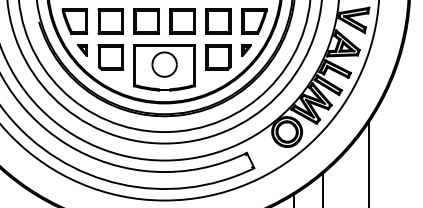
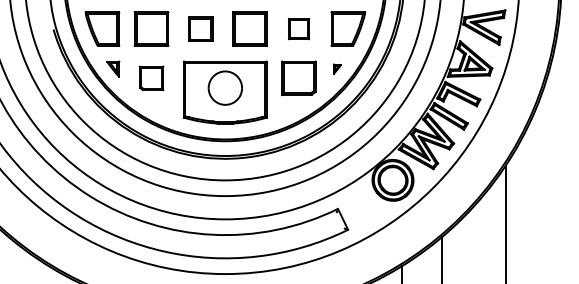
part: (146, 21) -> (200, 28), size x0.7
part: (218, 21) -> (298, 28), size x0.6
part: (246, 50) -> (337, 68), size x0.6
part: (110, 57) -> (151, 78), size x0.7

